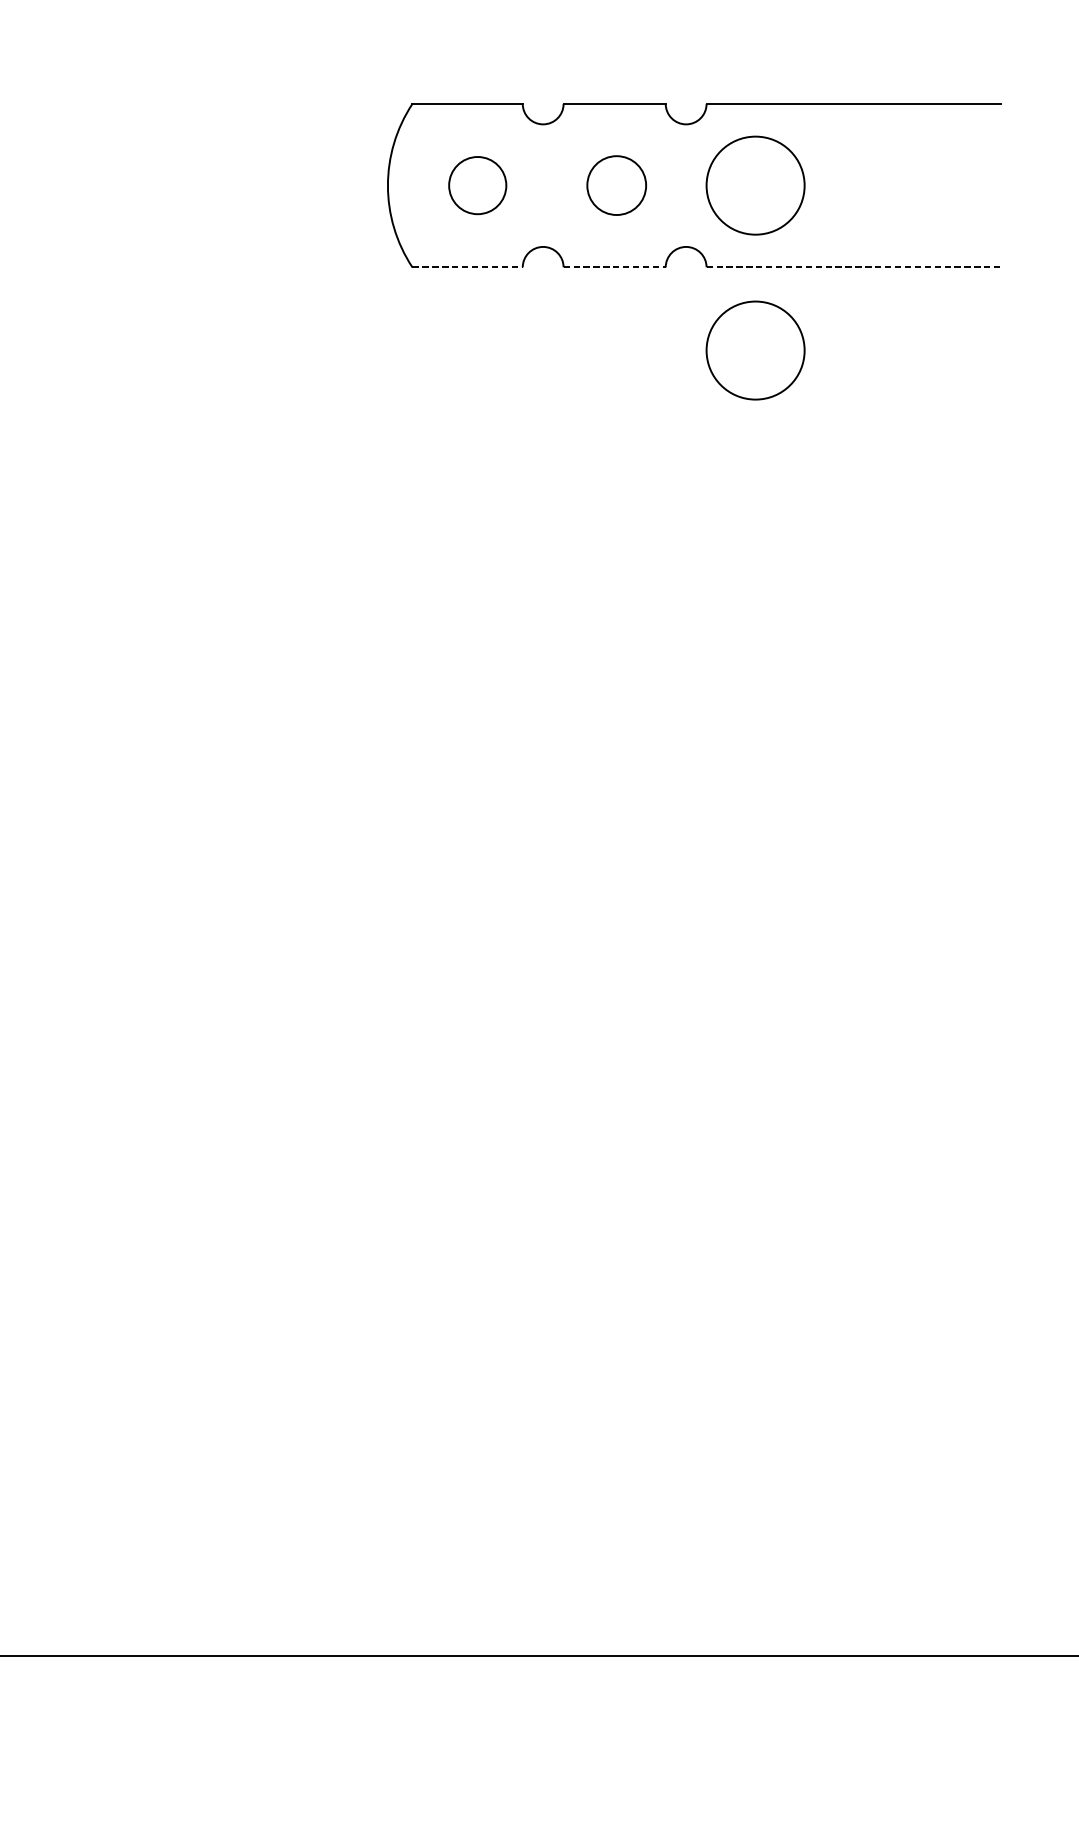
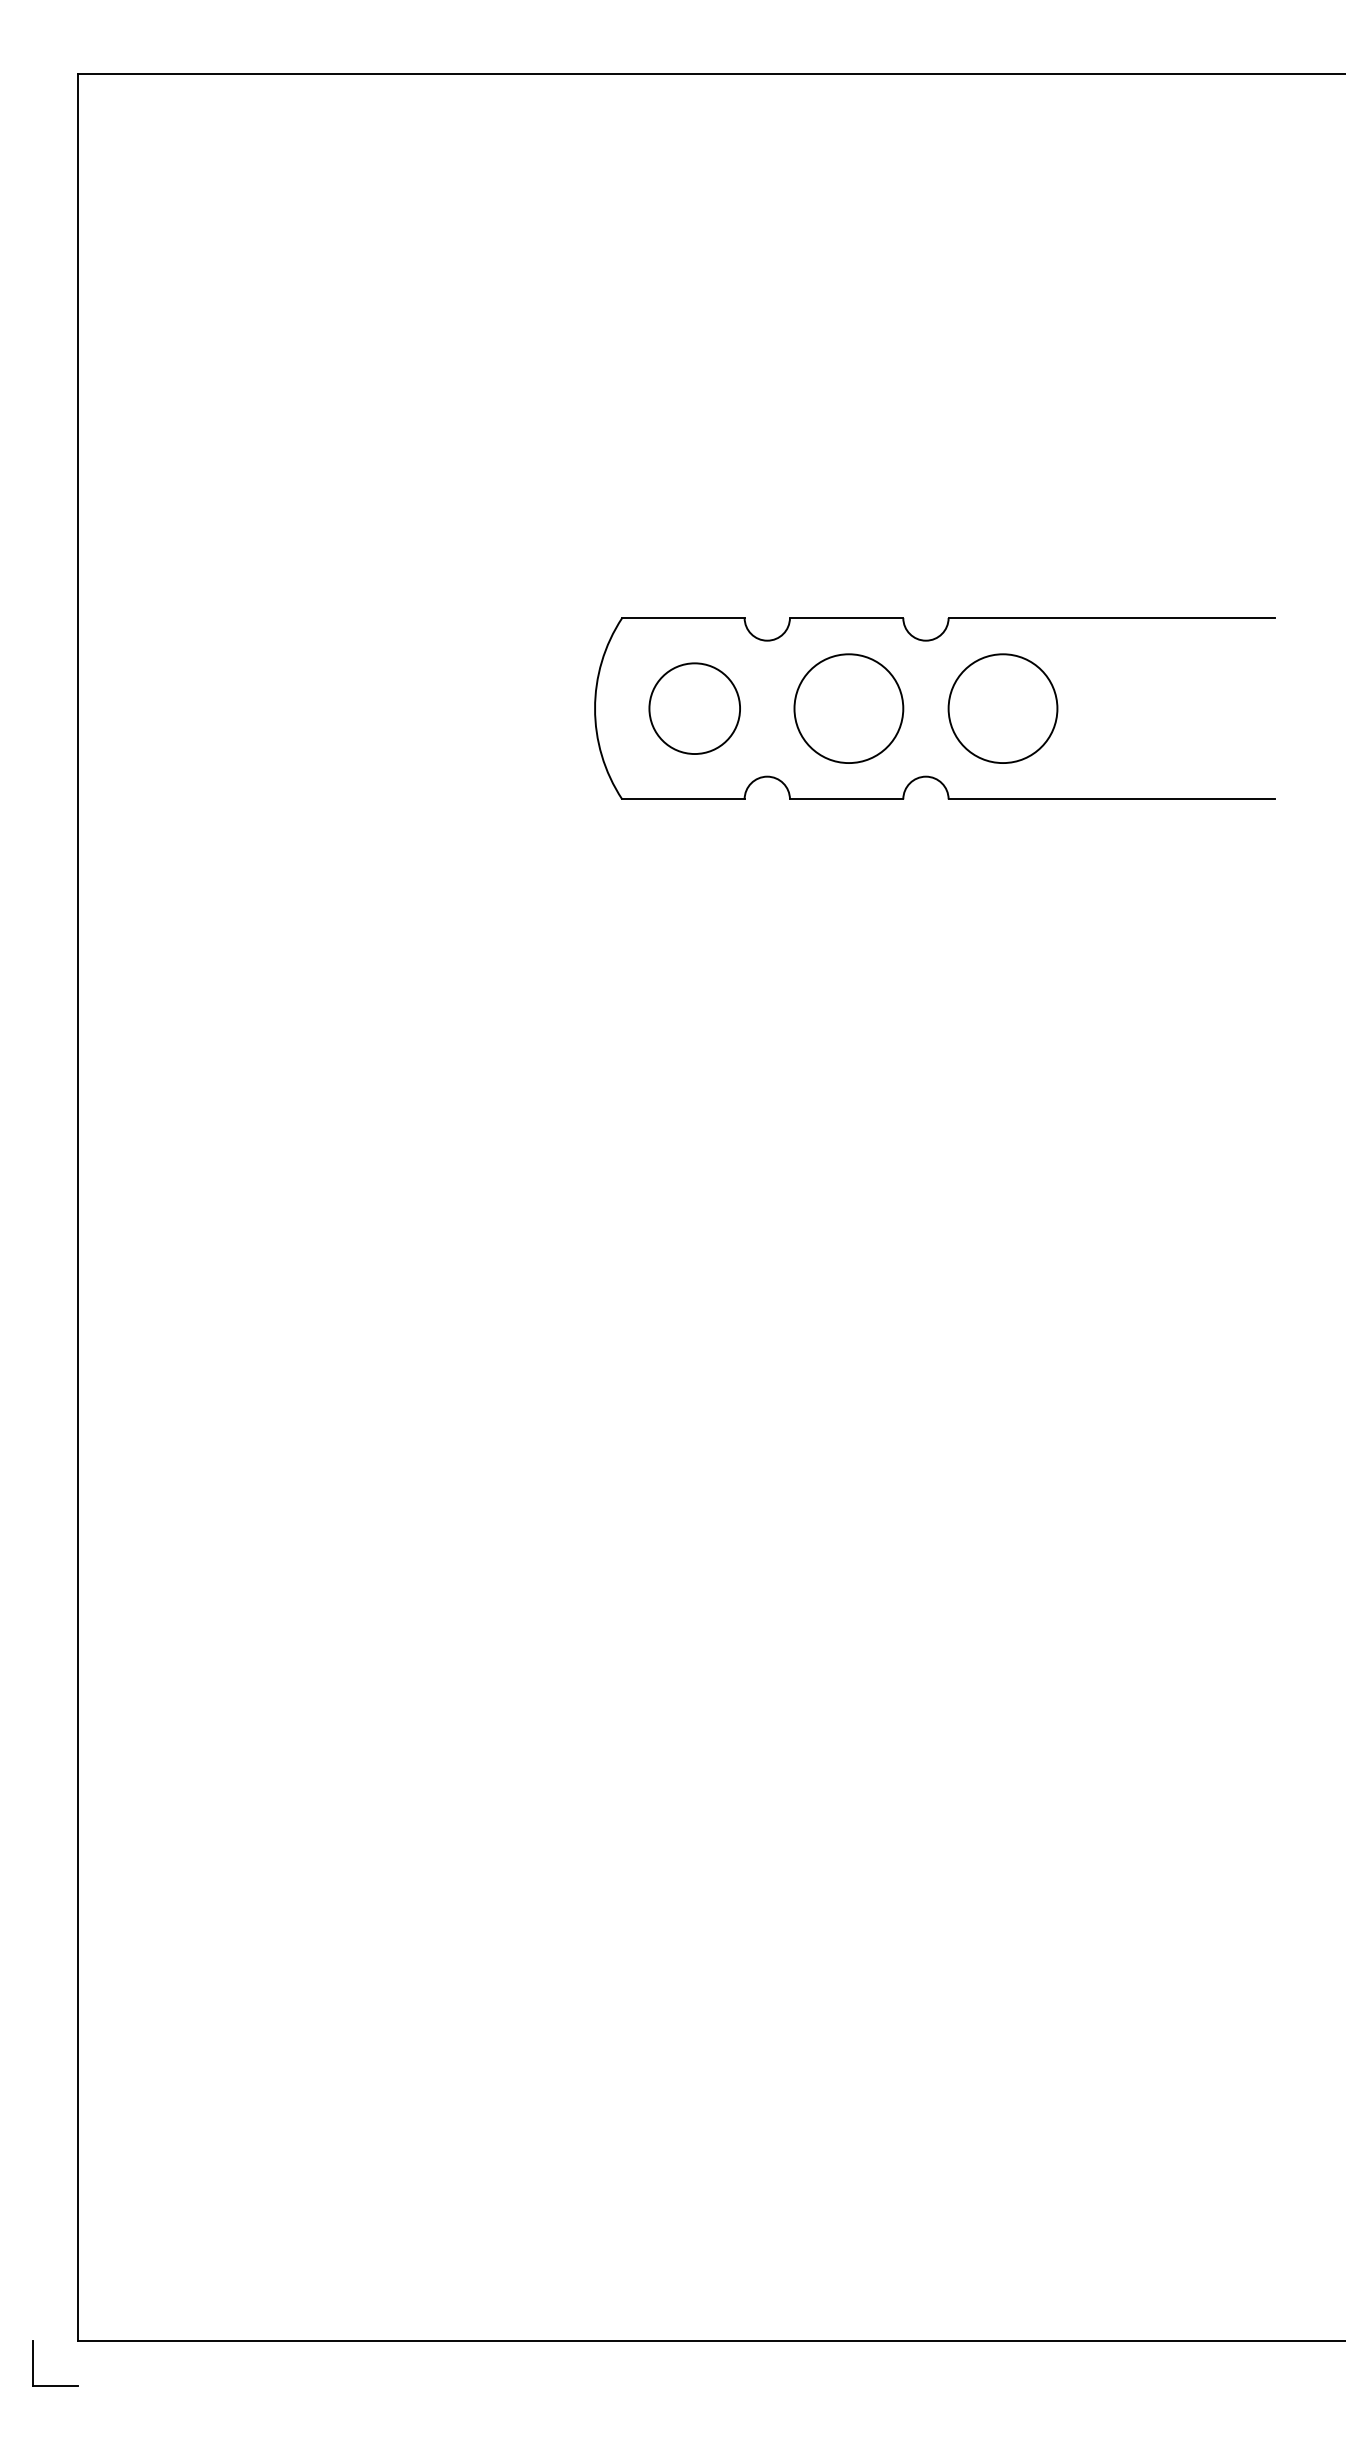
circle: (477, 185) -> (694, 708), size x1.43
circle: (616, 185) -> (848, 708), size x1.67
line: (467, 267) -> (683, 799), dashed -> solid
line: (614, 267) -> (846, 799), dashed -> solid
line: (854, 267) -> (1112, 799), dashed -> solid
circle: (755, 350) -> (1002, 891), removed

